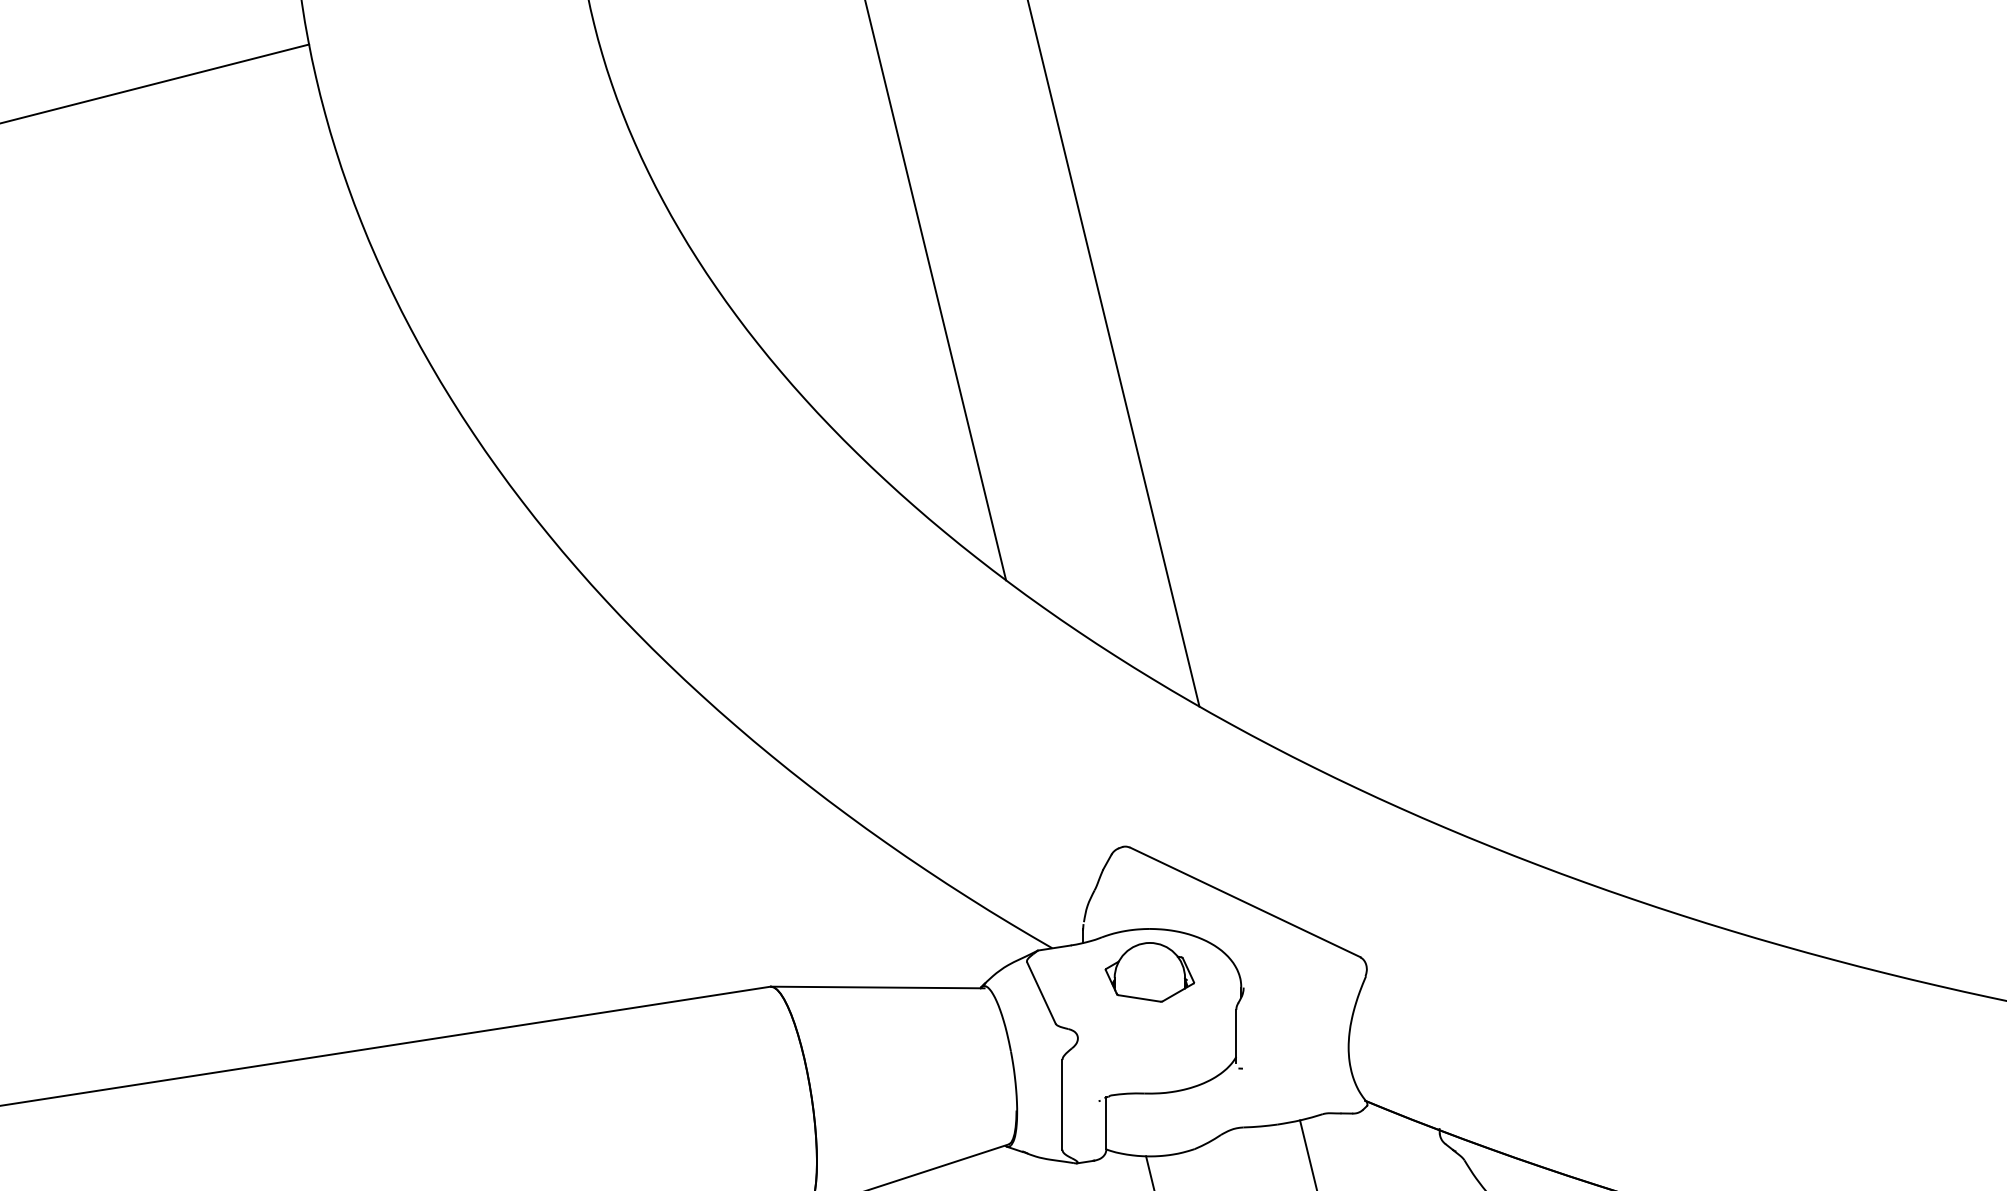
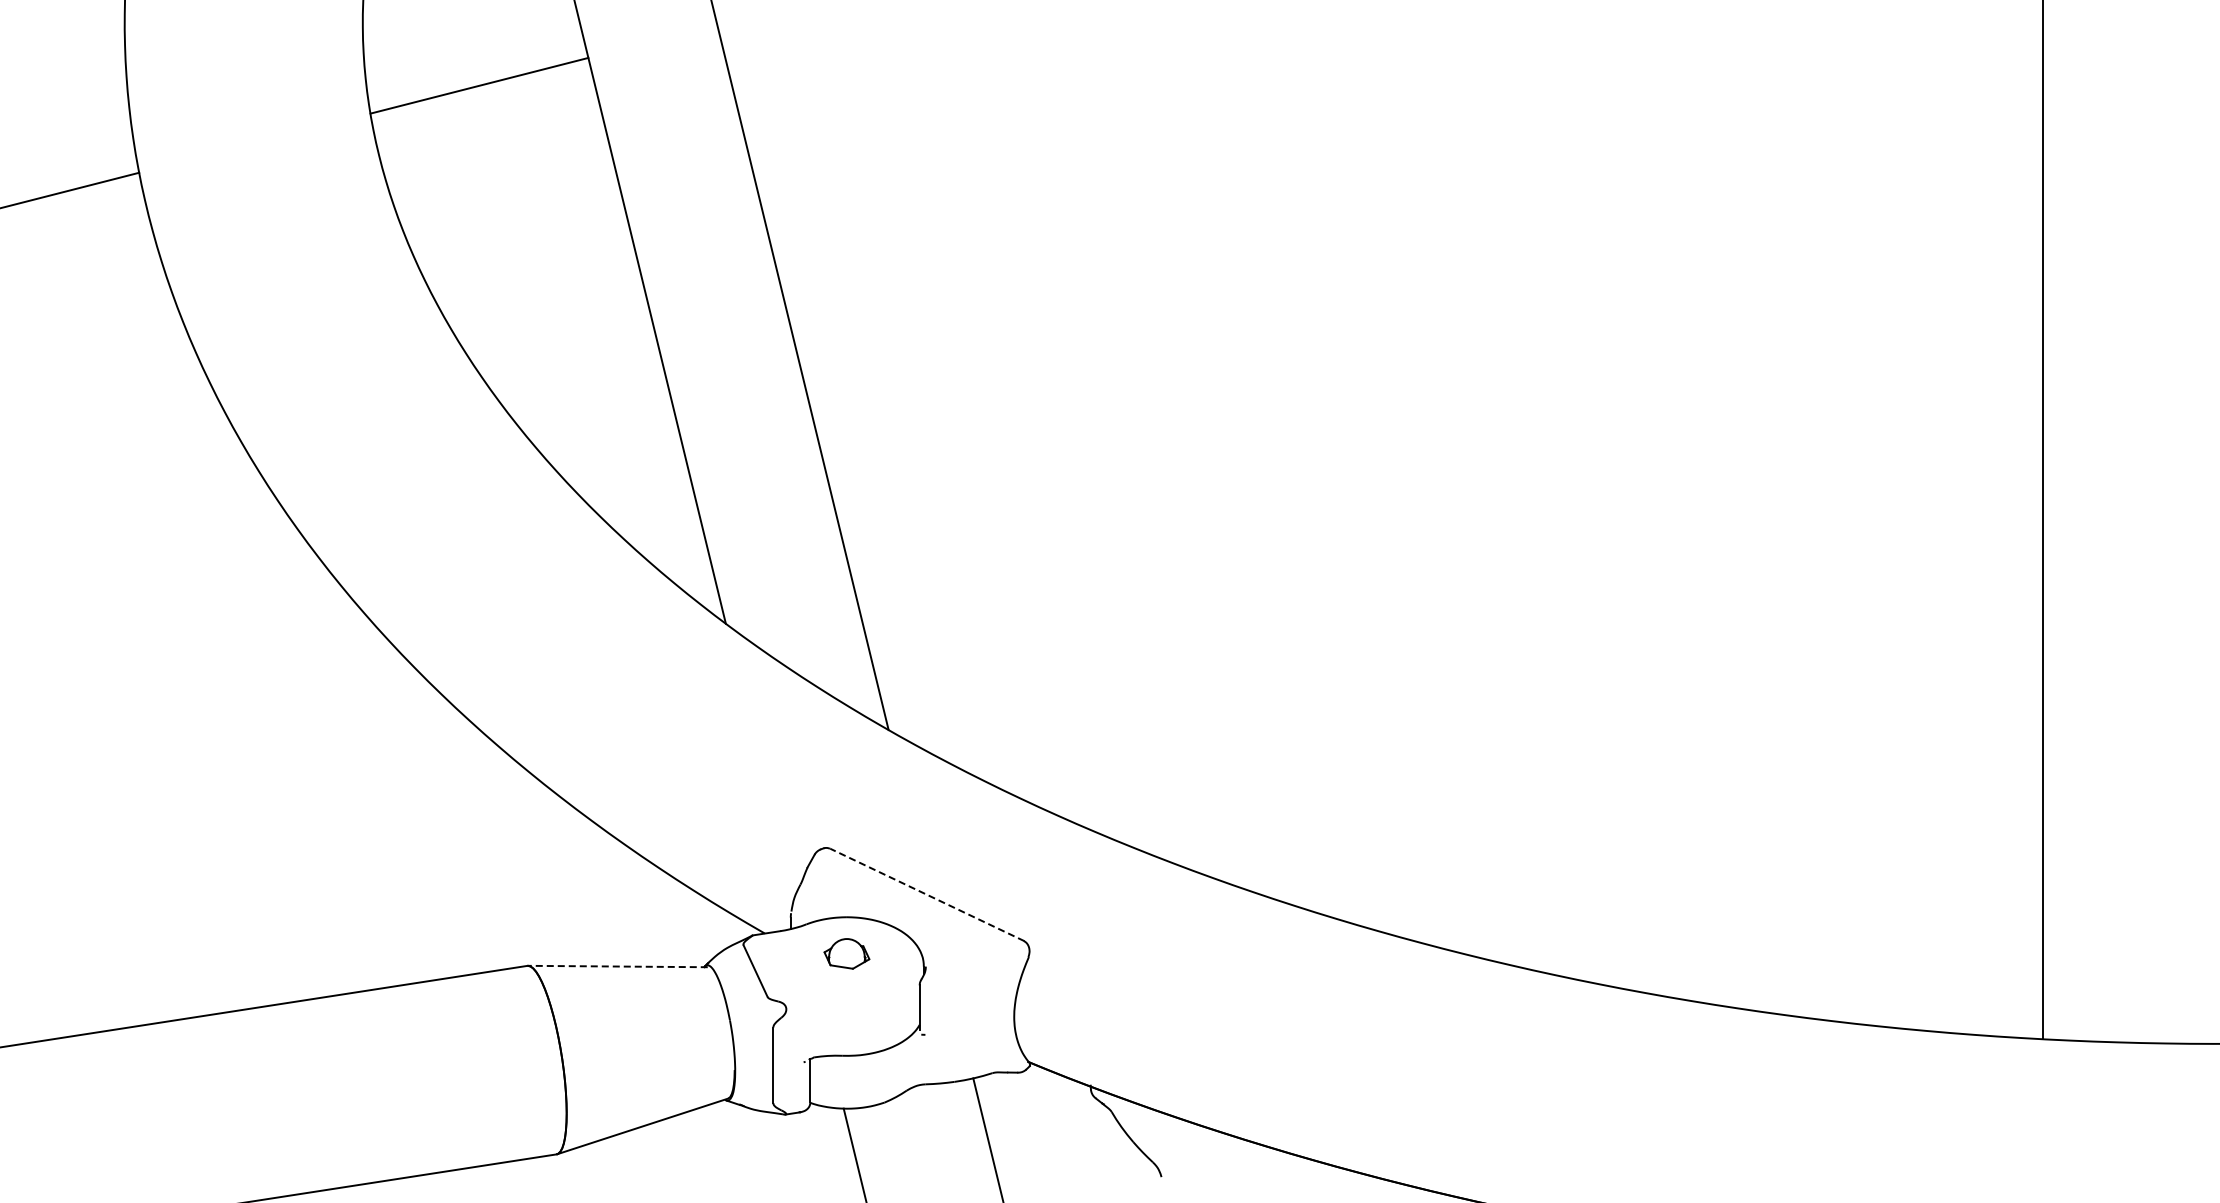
line: (1244, 901) -> (926, 894), solid -> dashed
part: (1149, 972) -> (846, 953), size x0.6
line: (877, 987) -> (617, 966), solid -> dashed

